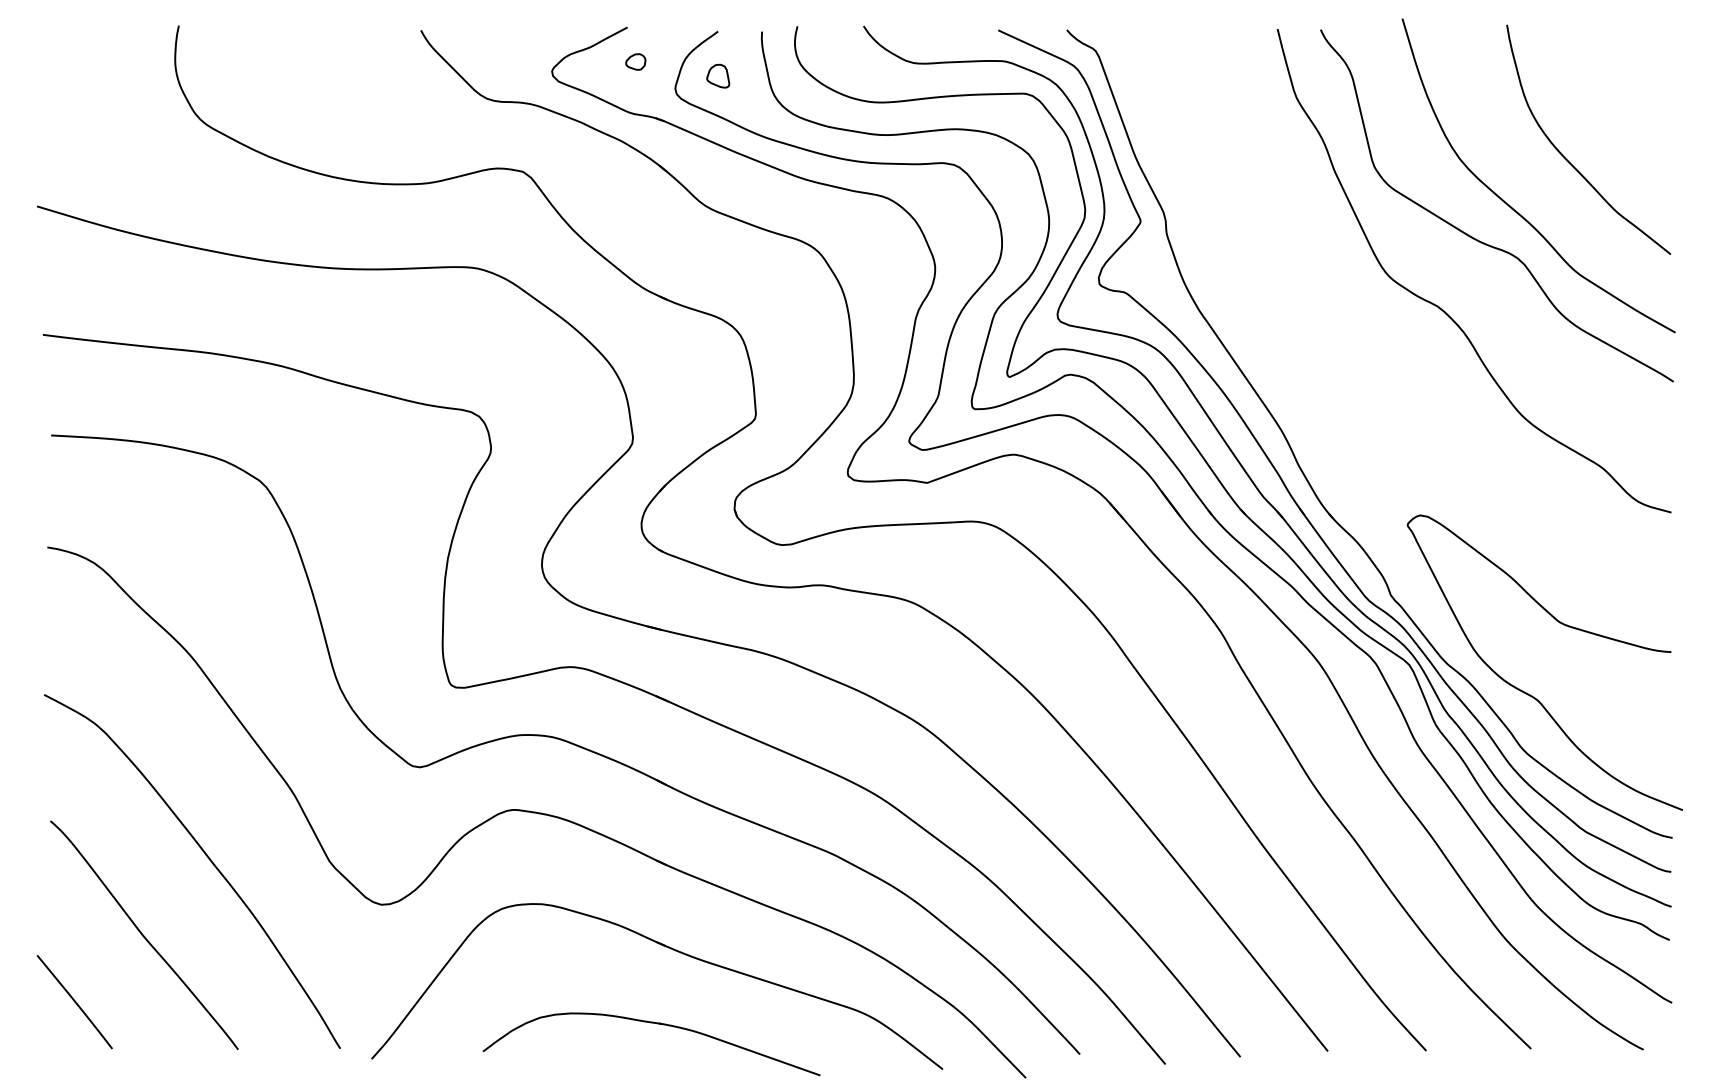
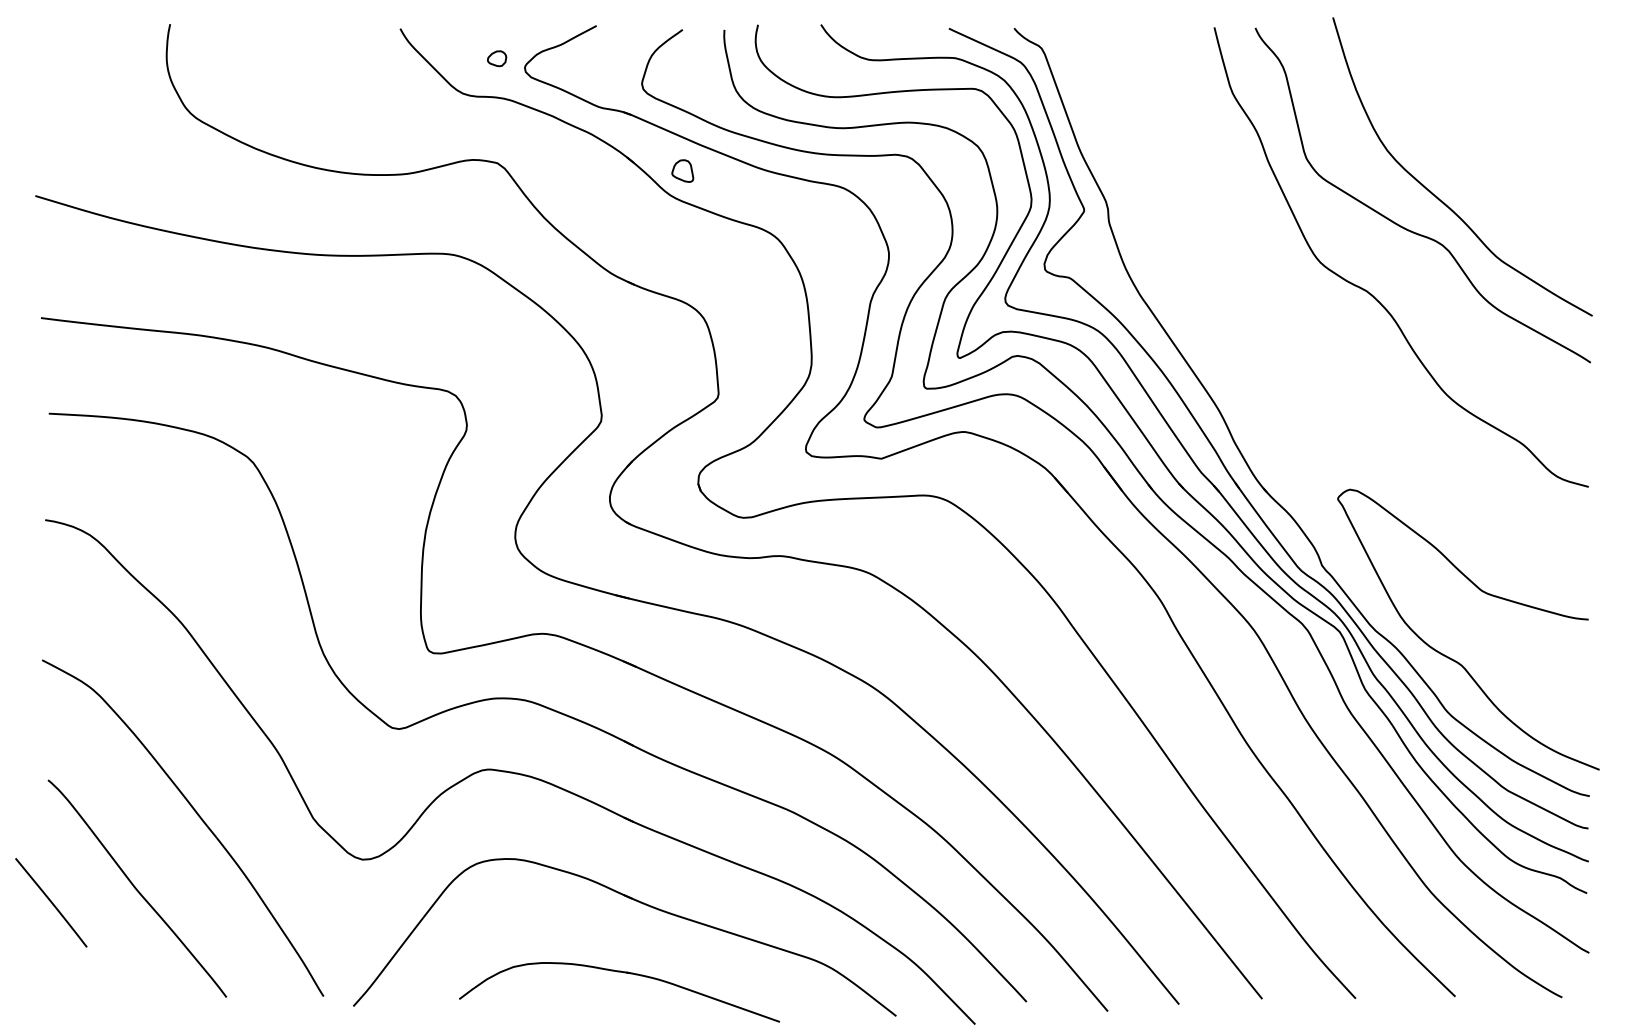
part: (635, 61) -> (496, 58), moved
part: (718, 75) -> (683, 170), moved
curve: (1567, 159) -> (1489, 151), removed
line: (74, 1002) -> (51, 903), moved

